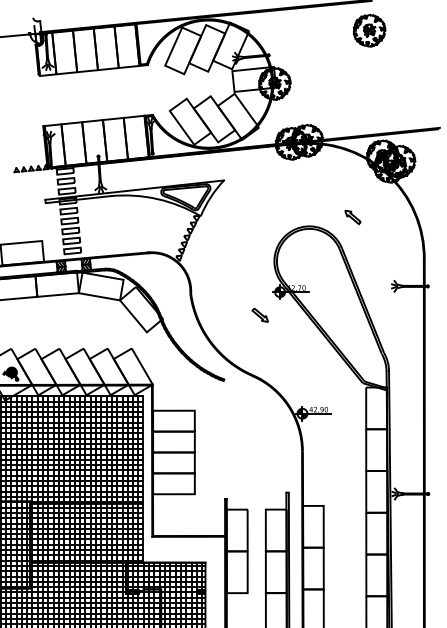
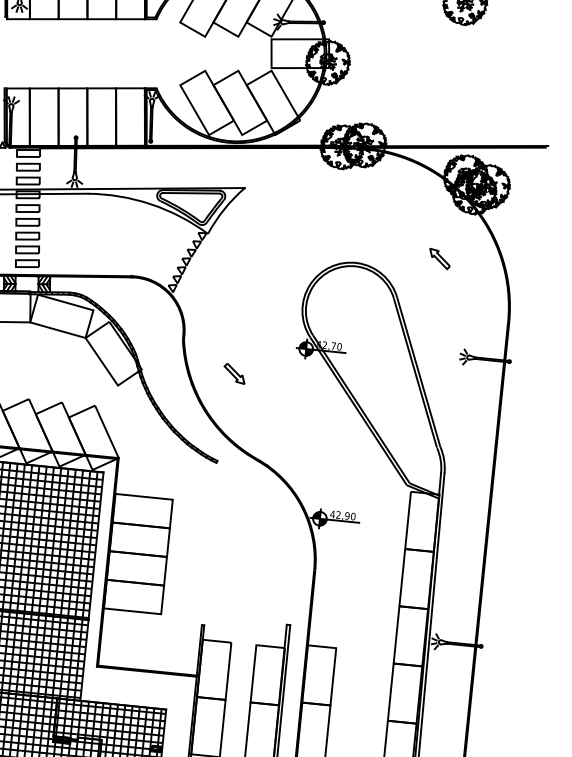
part: (352, 217) -> (439, 259), moved
part: (259, 315) -> (233, 373), moved

